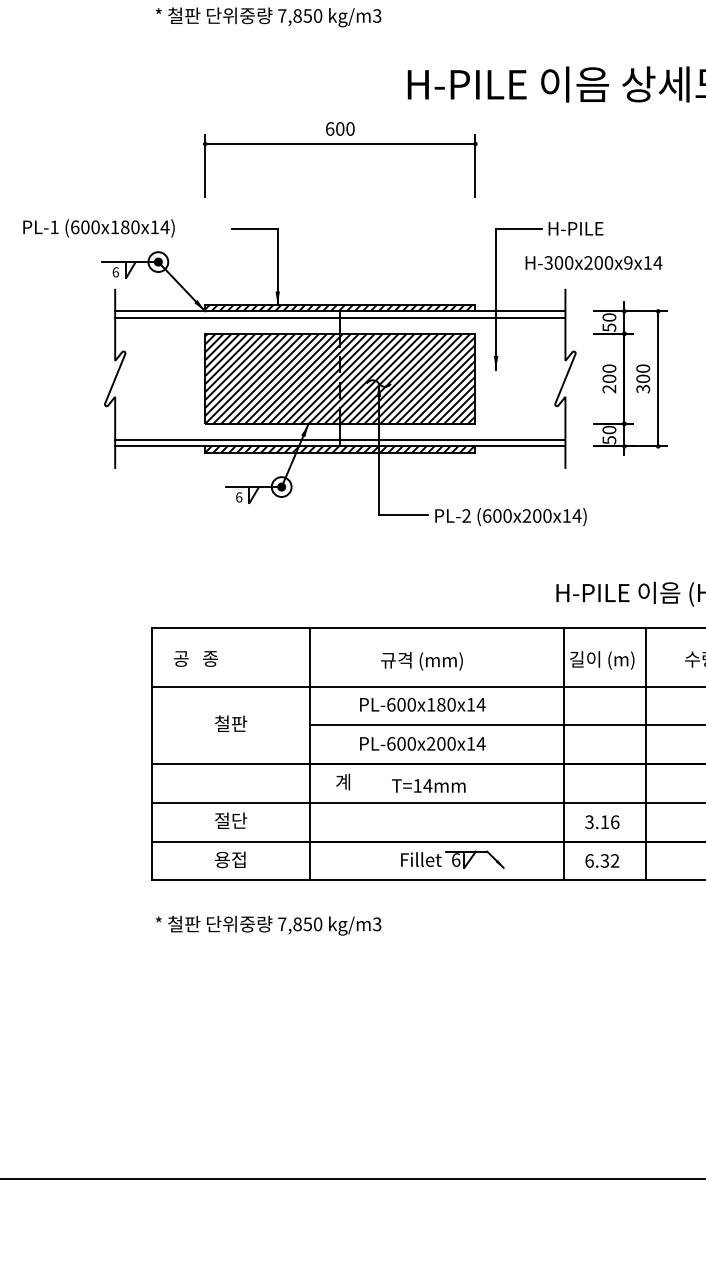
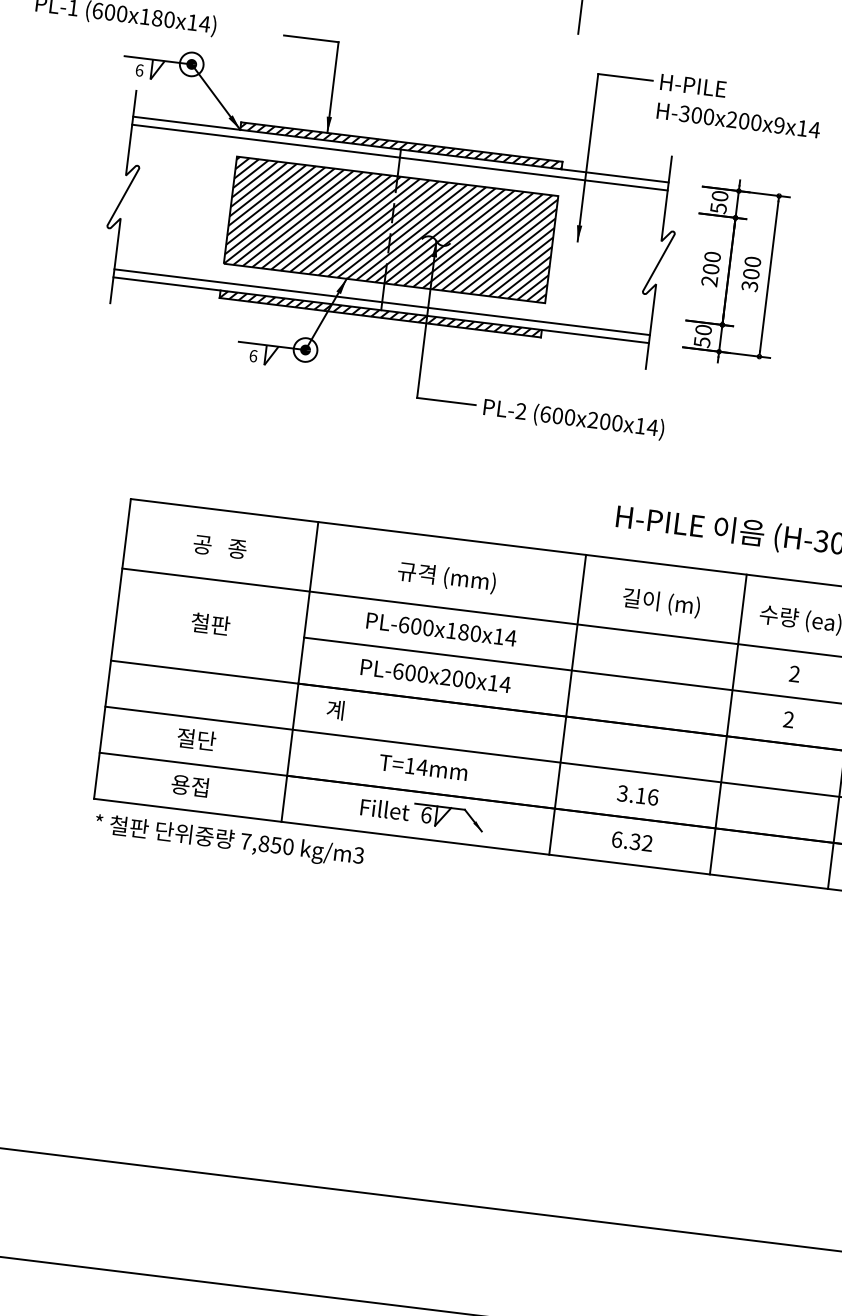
text: (593, 262) -> (738, 119), moved
text: (195, 658) -> (219, 546), moved
line: (563, 754) -> (567, 705), moved
line: (645, 754) -> (727, 724), moved
text: (428, 785) -> (423, 767), moved
part: (452, 859) -> (422, 813), moved
text: (268, 925) -> (229, 841), moved

